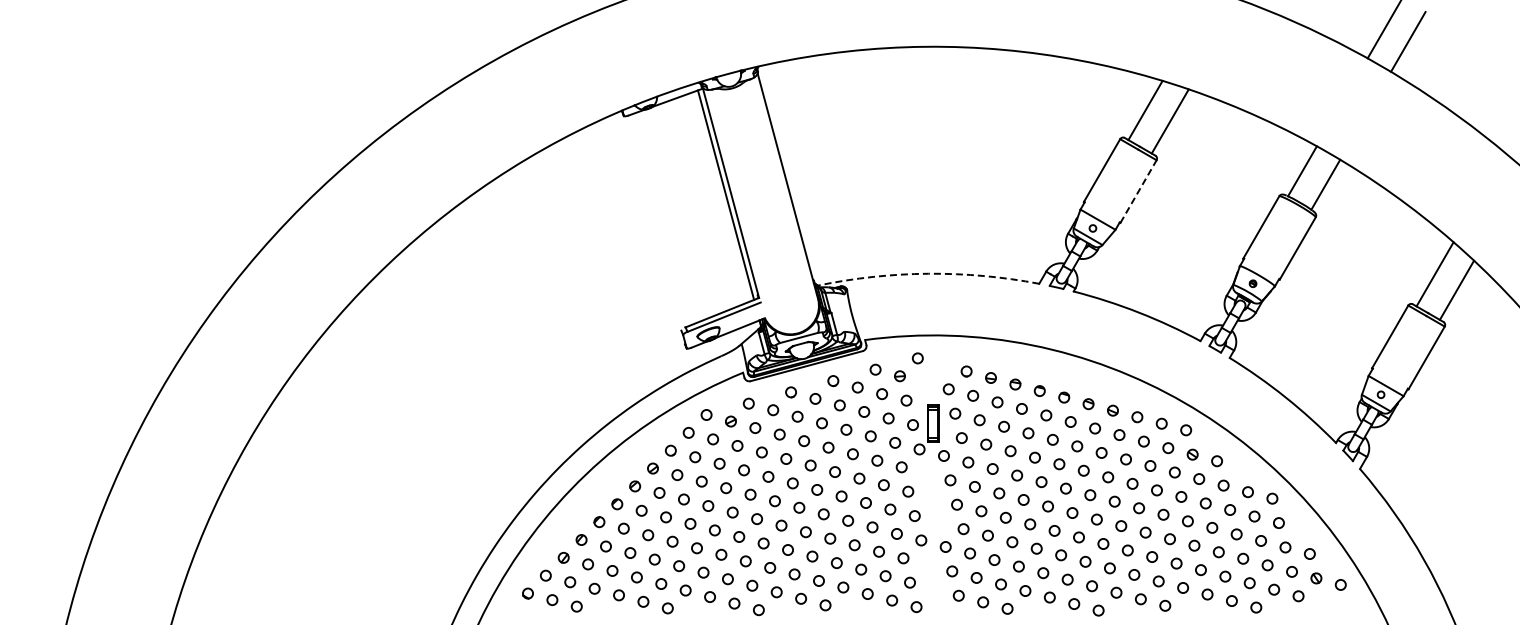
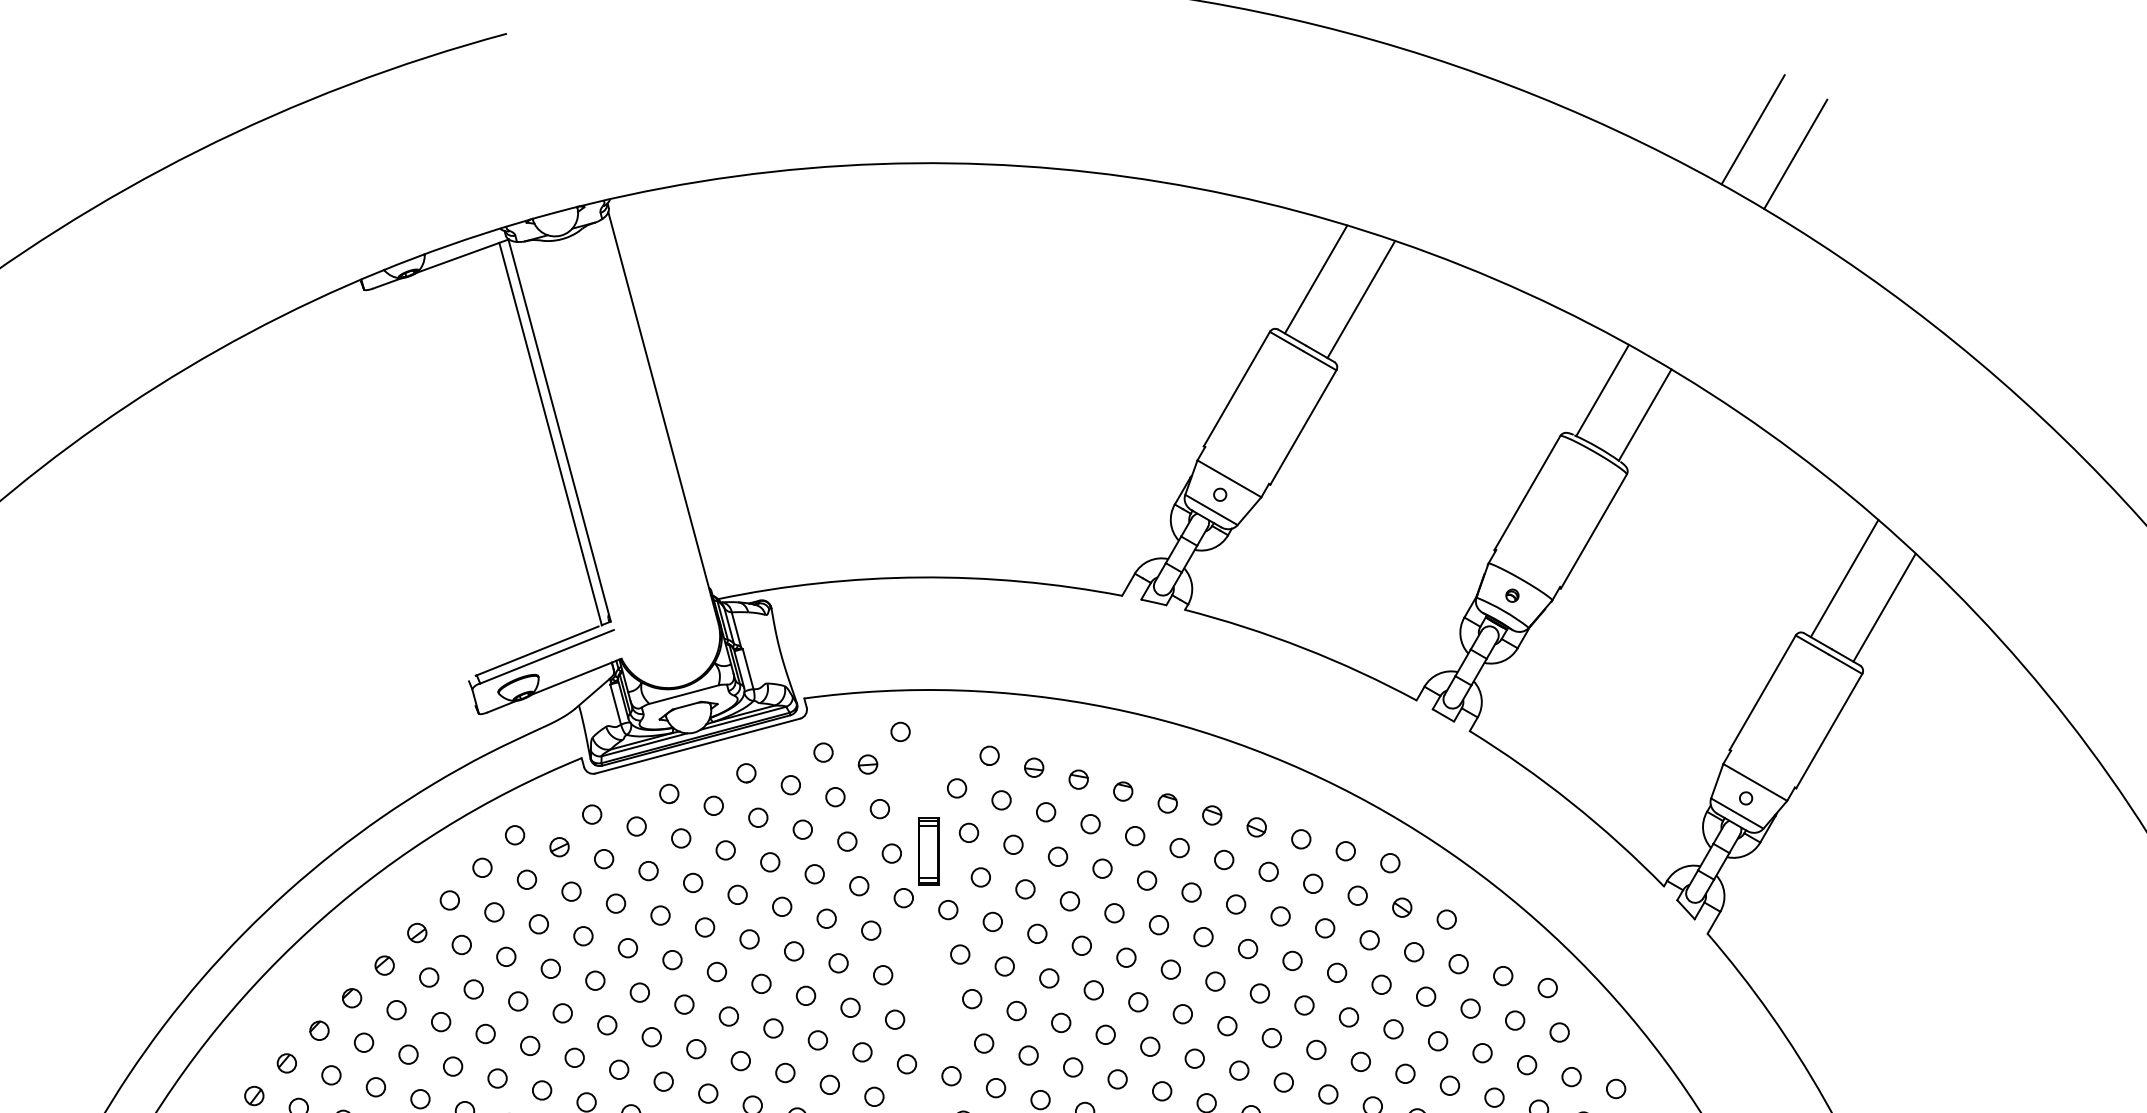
line: (1138, 191) -> (1303, 427), dashed -> solid
arc: (928, 273) -> (920, 576), dashed -> solid

